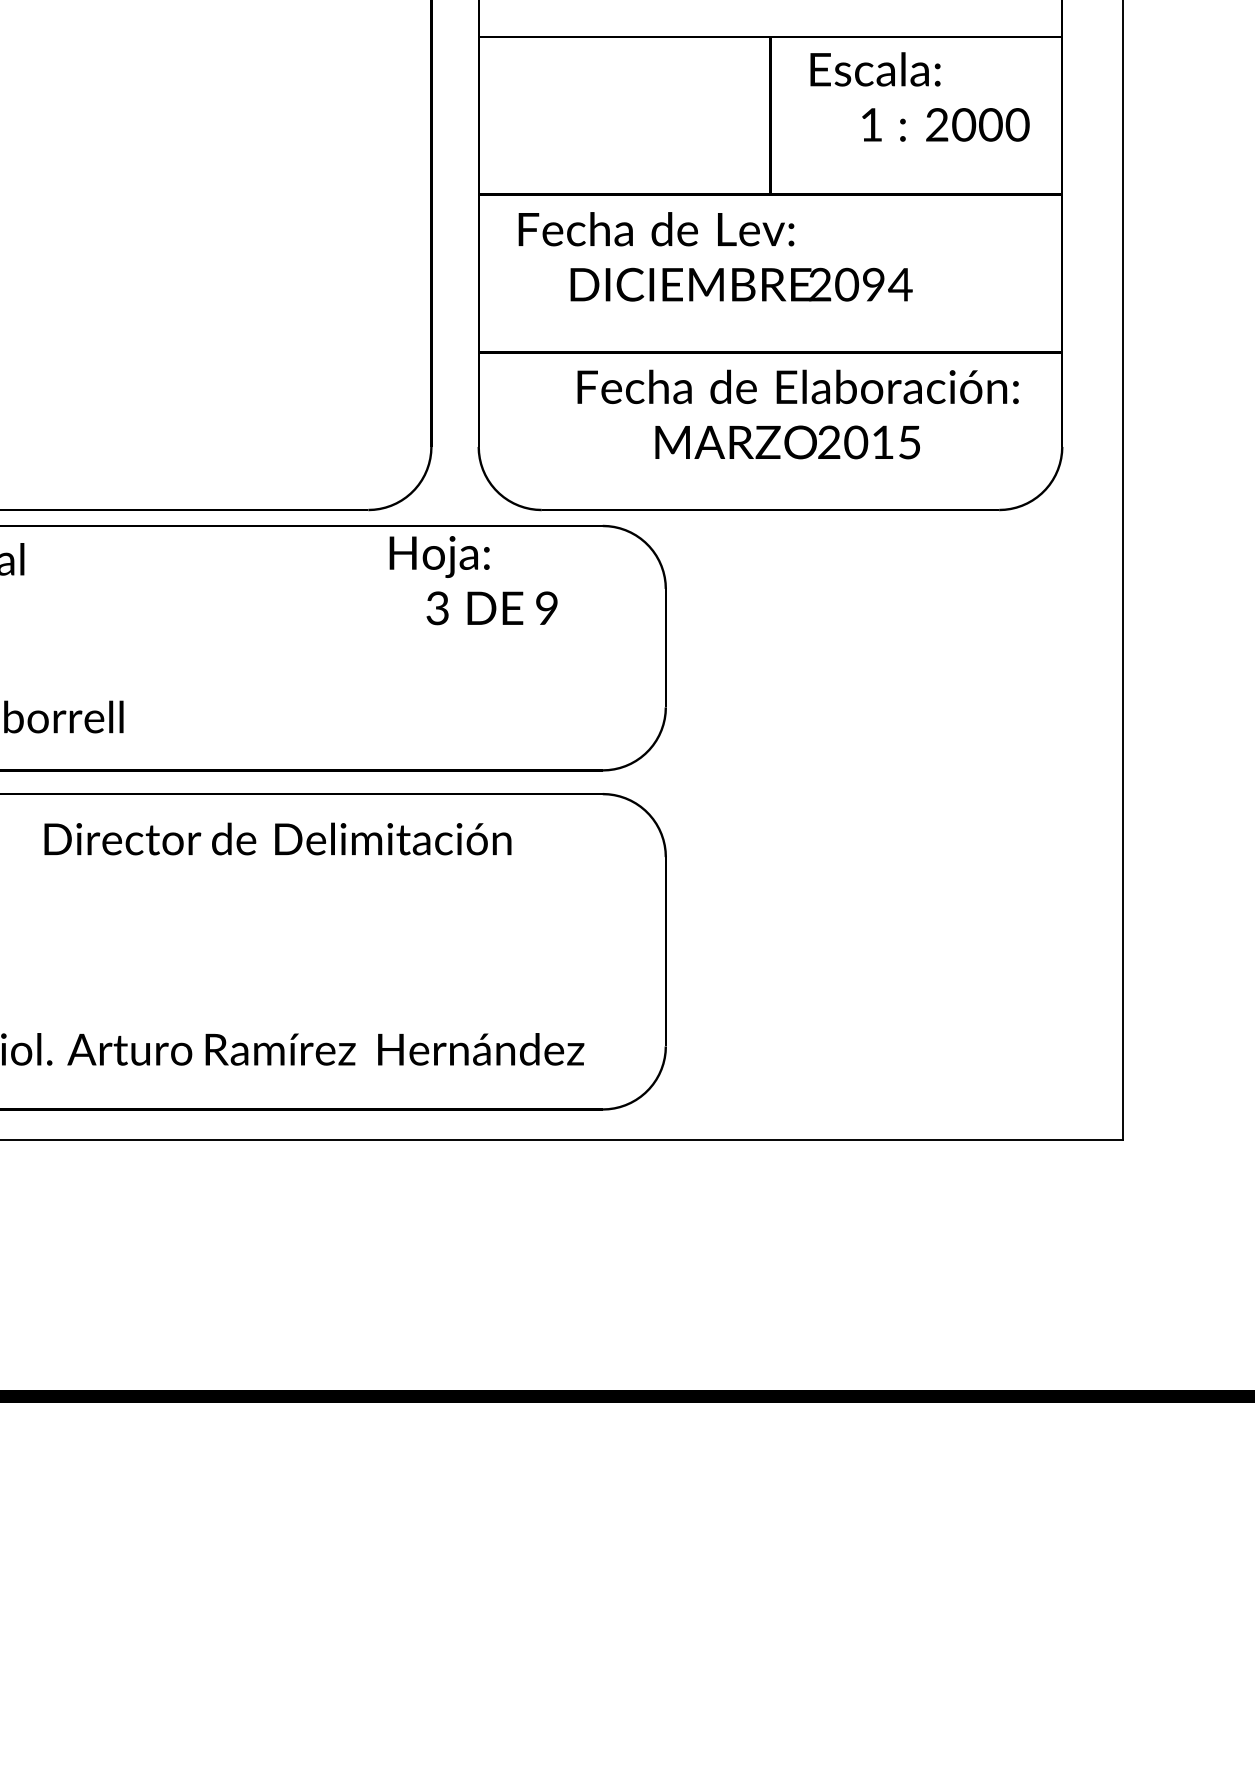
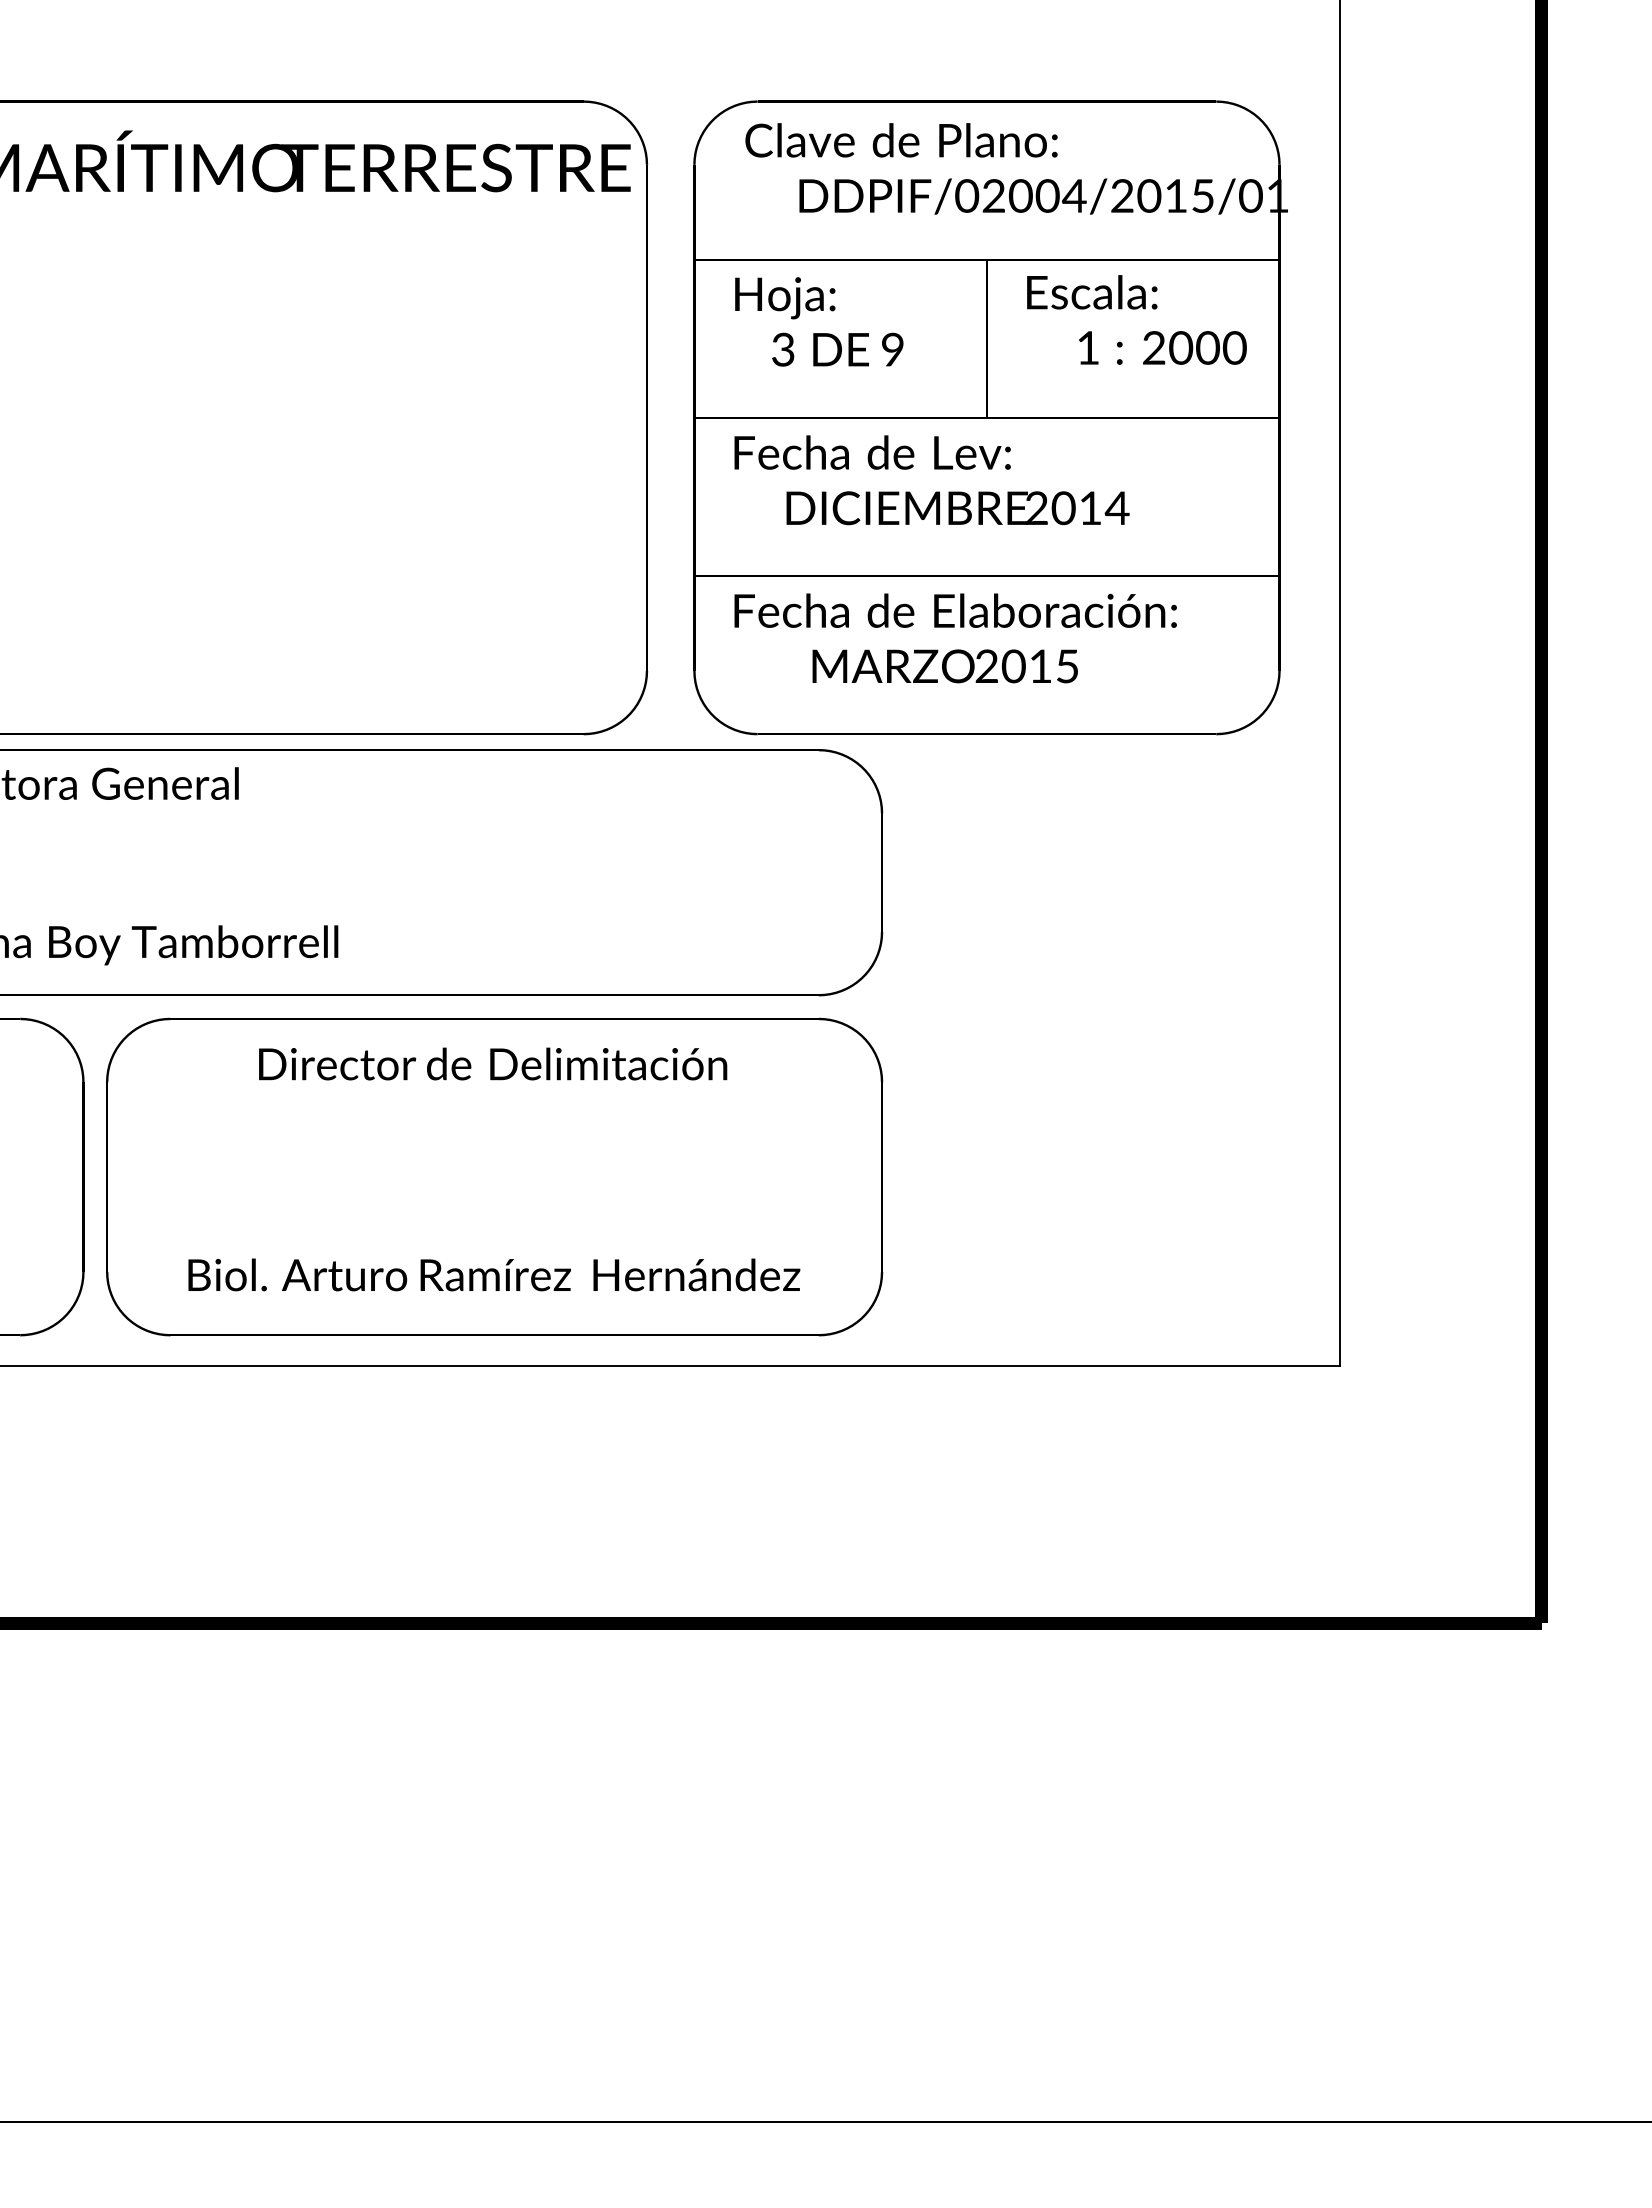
text: (873, 283) -> (1090, 507), 2094 -> 2014
text: (797, 414) -> (955, 638), moved
text: (473, 580) -> (819, 321), moved

